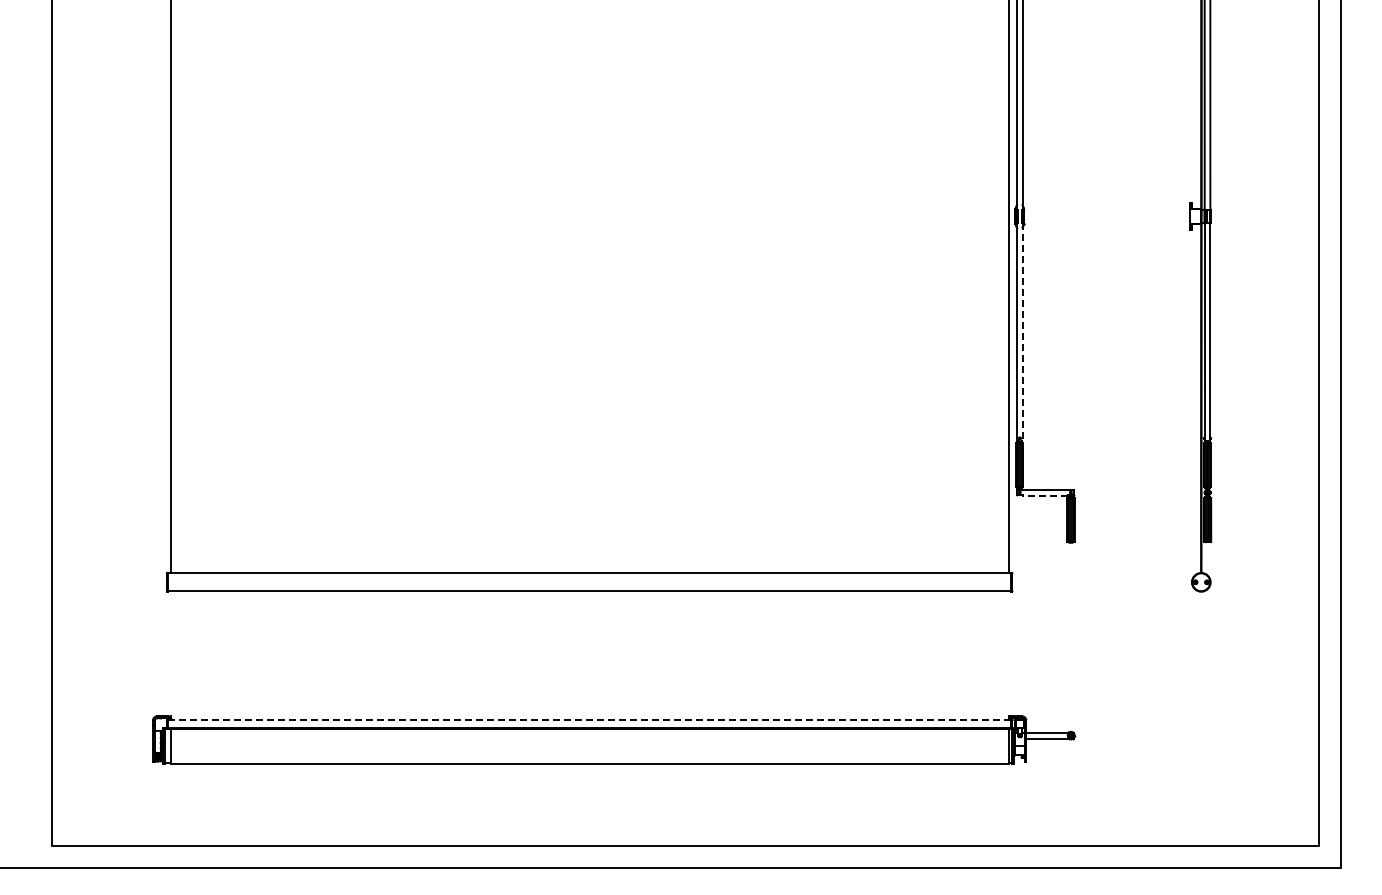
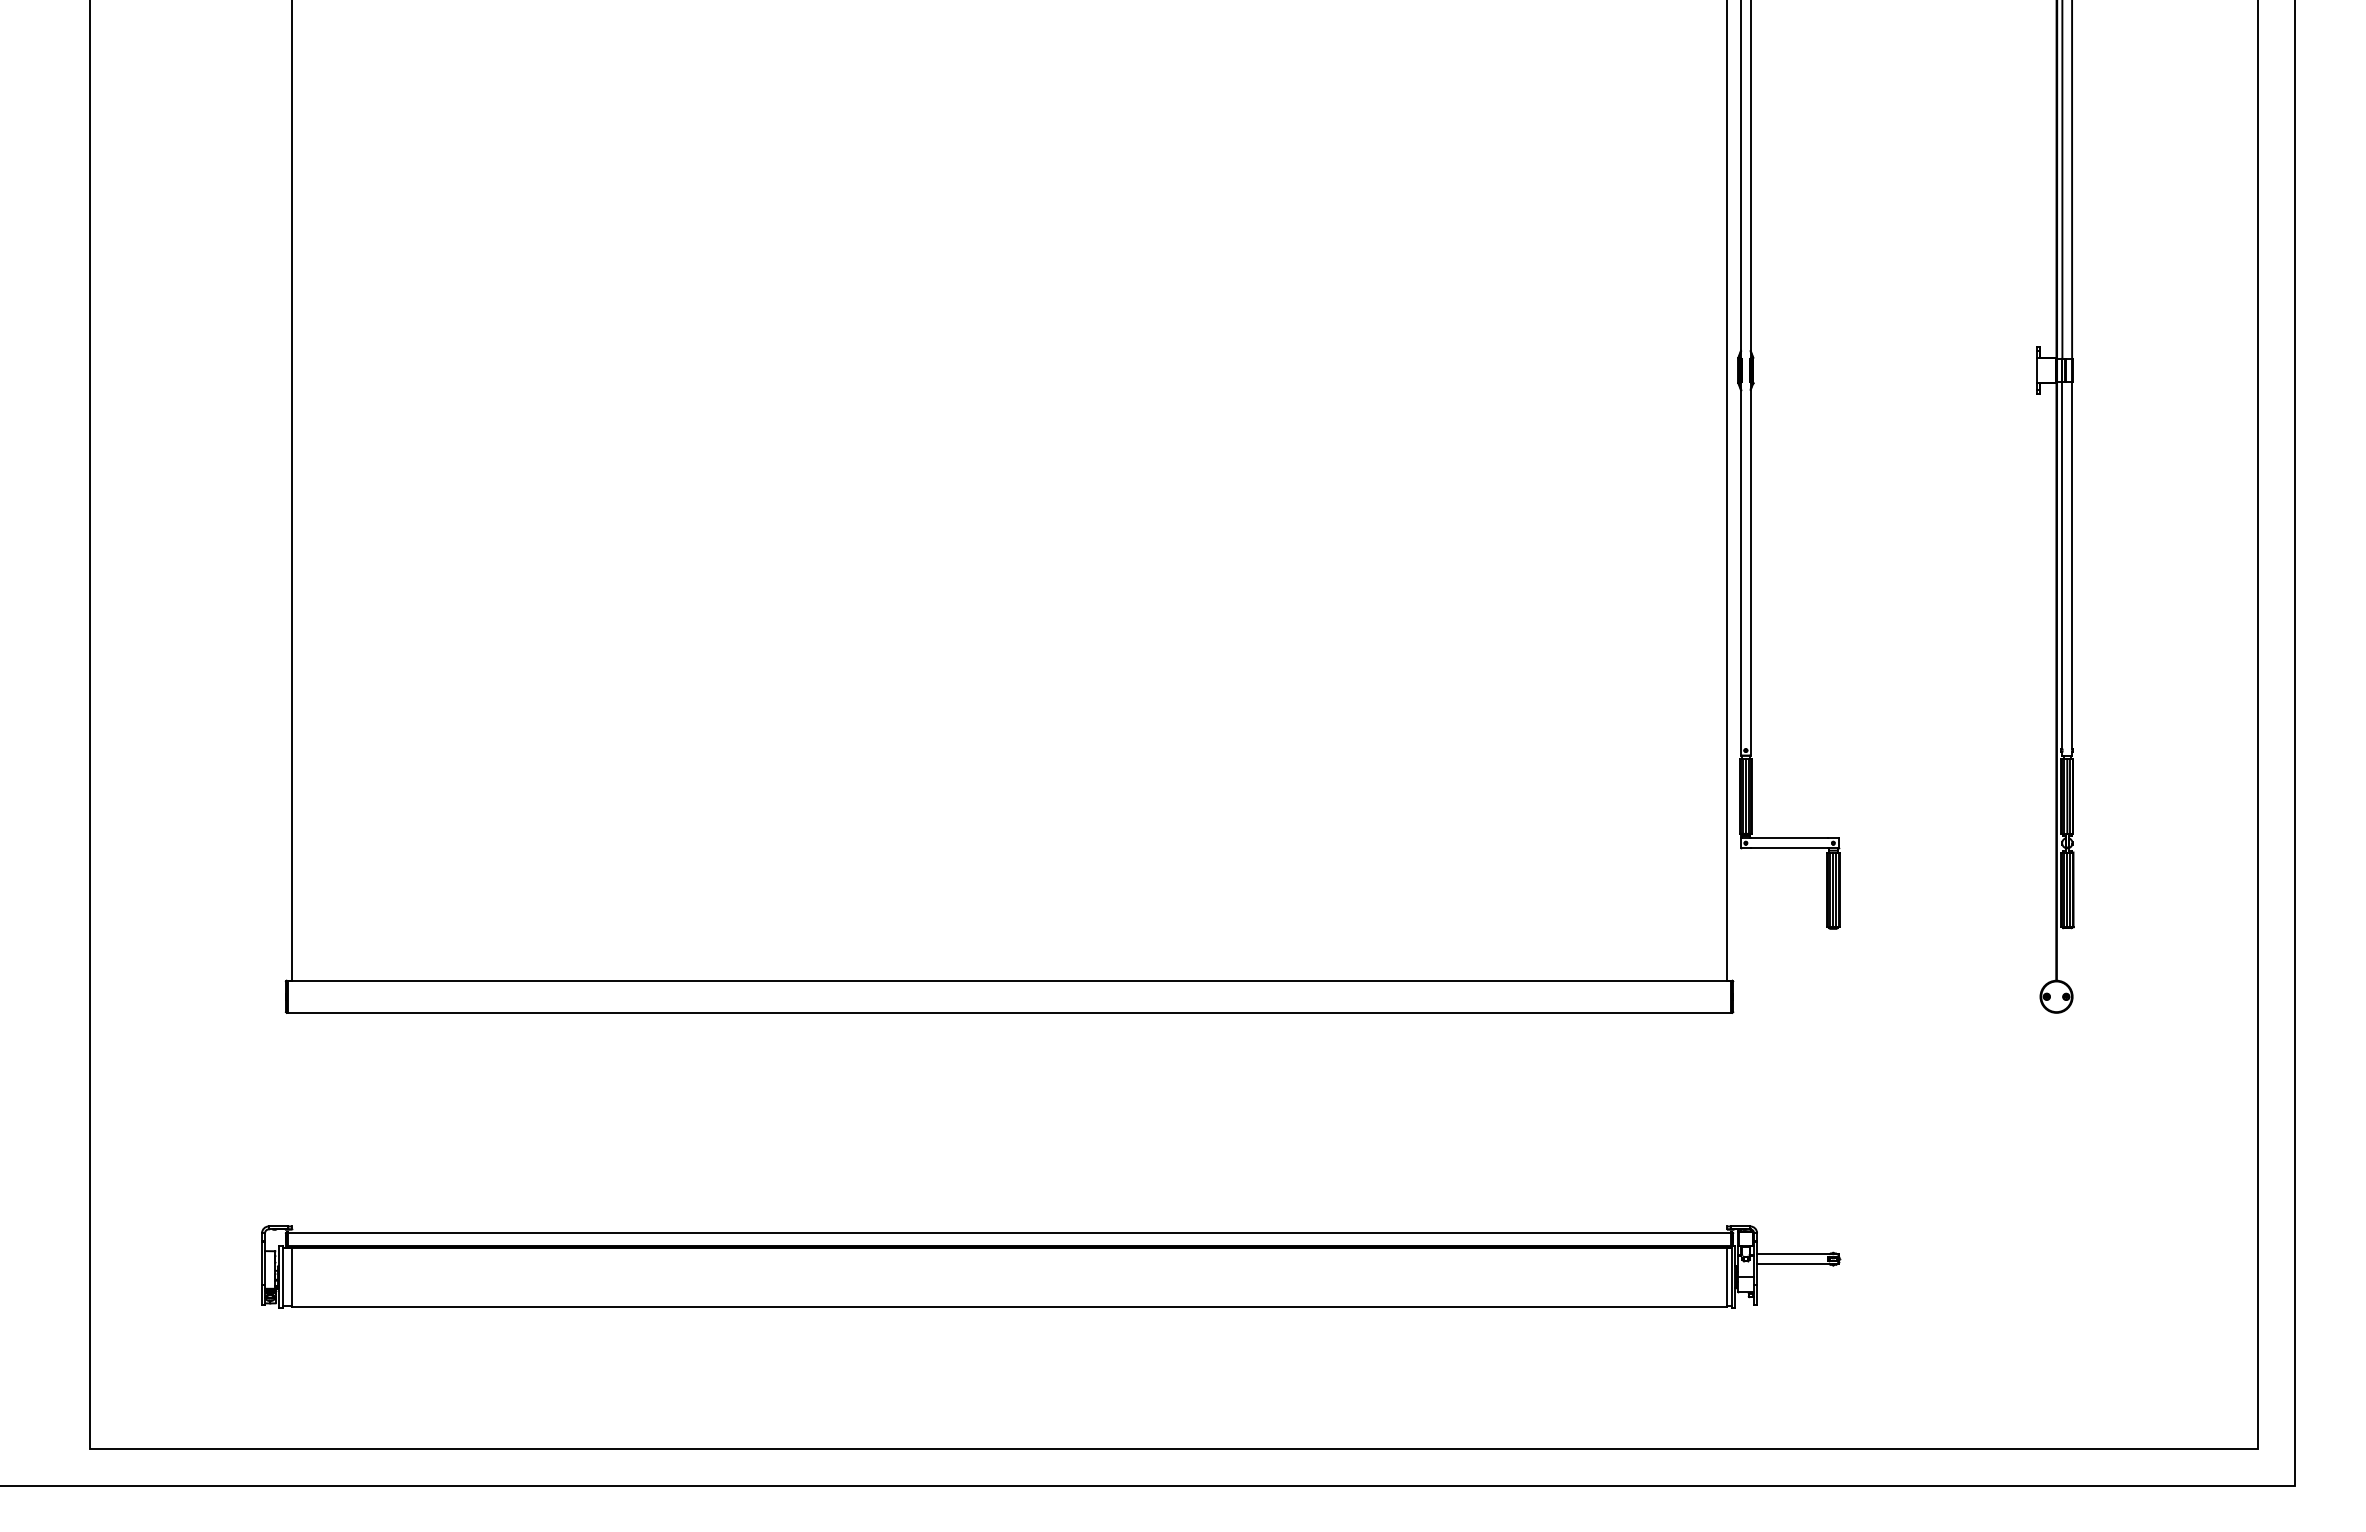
line: (1022, 332) -> (1750, 569), dashed -> solid
line: (1044, 495) -> (1788, 848), dashed -> solid
line: (589, 720) -> (1009, 1233), dashed -> solid

